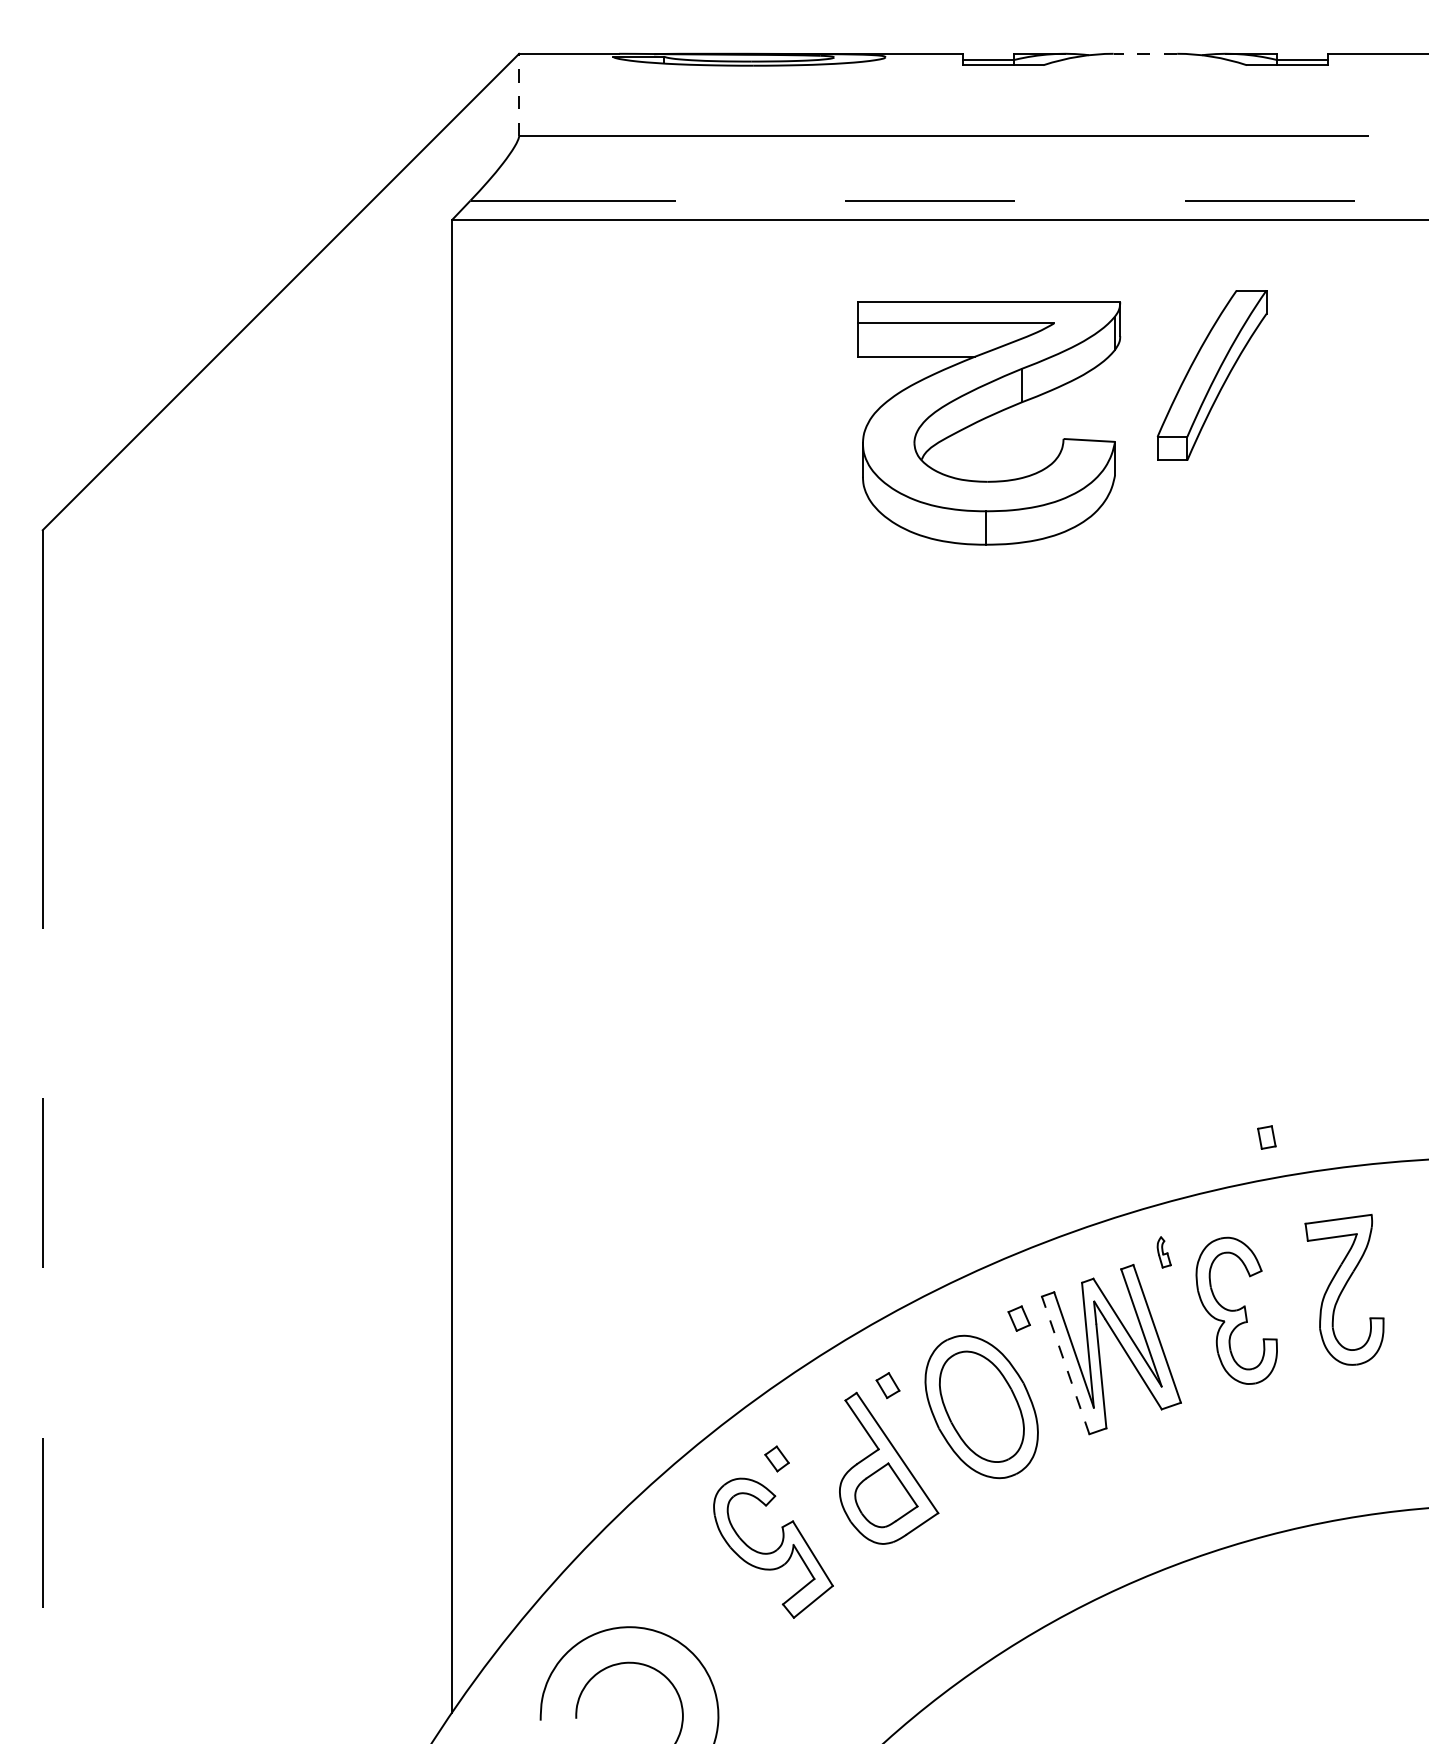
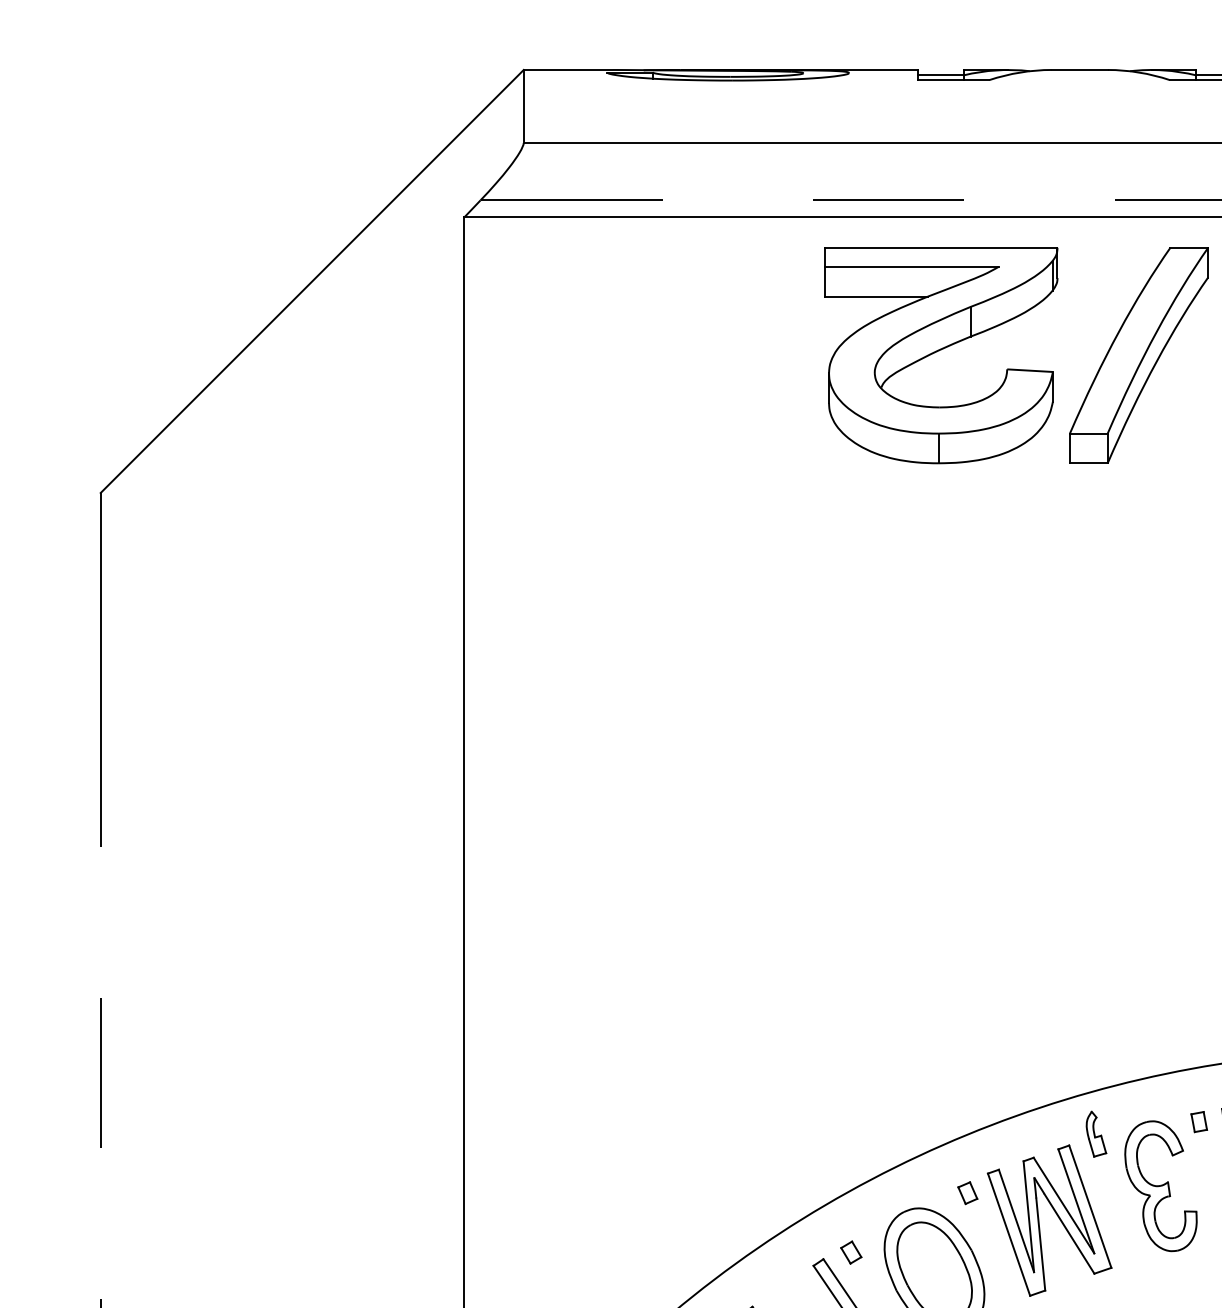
line: (1145, 53) -> (1079, 69), dashed -> solid
line: (519, 94) -> (524, 106), dashed -> solid
part: (1211, 375) -> (1138, 355), size x1.43
part: (989, 423) -> (941, 355), moved
part: (1266, 1137) -> (1198, 1121), moved
part: (1164, 1252) -> (1096, 1134), size x1.67
line: (1065, 1365) -> (1008, 1234), dashed -> solid

